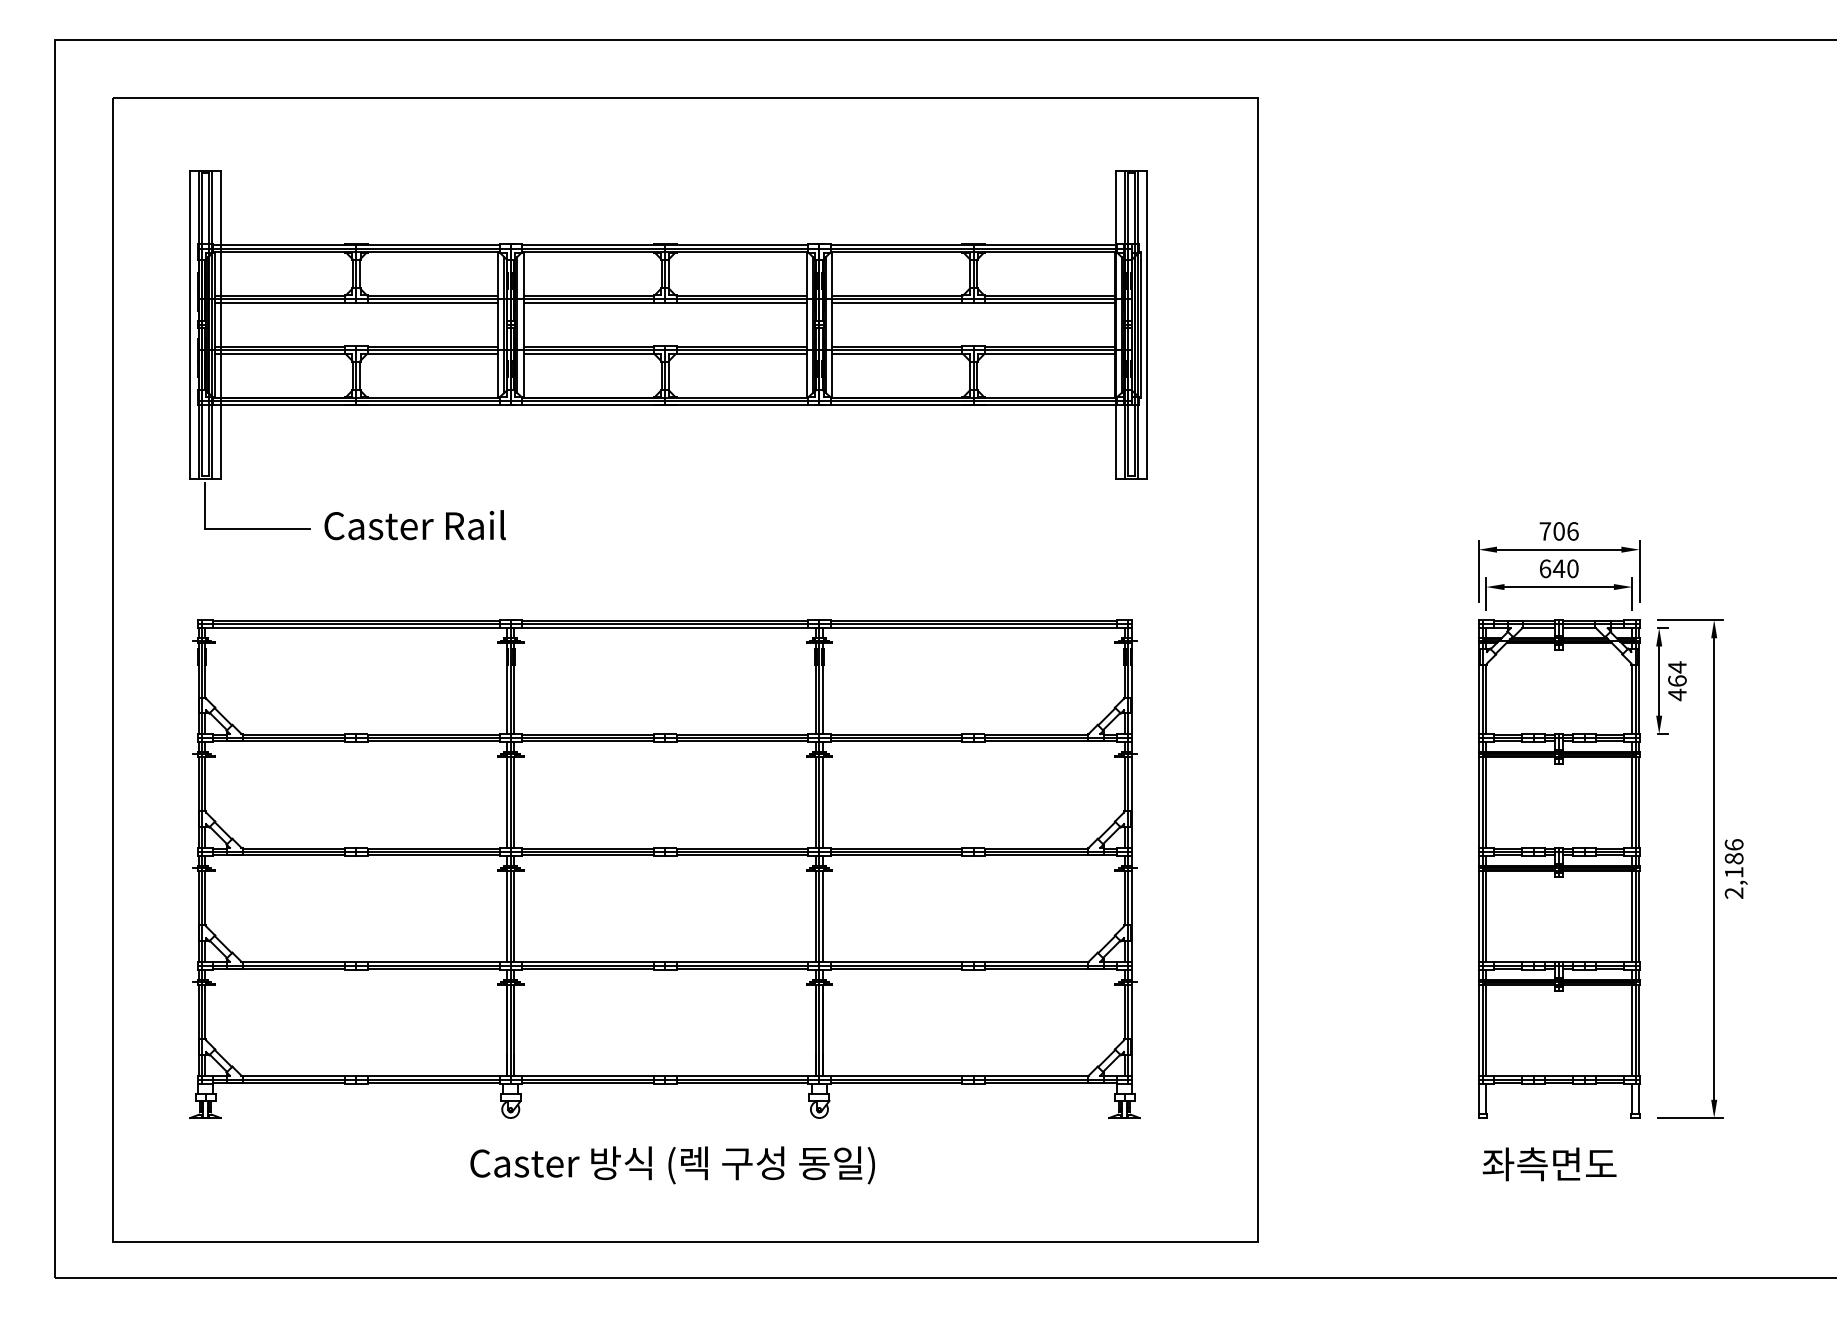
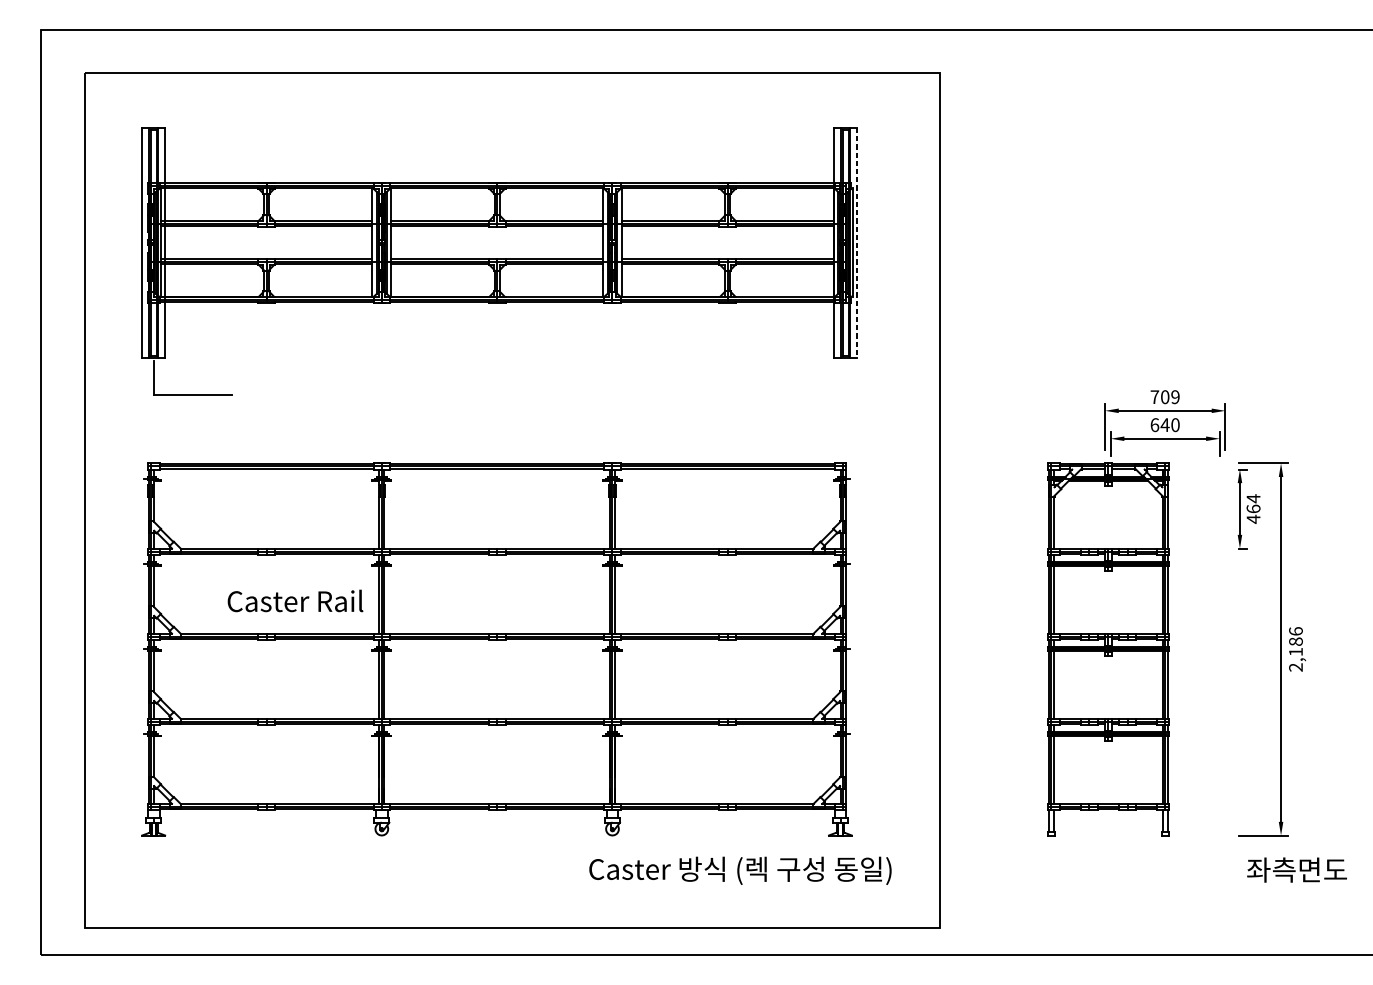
line: (1146, 324) -> (856, 242), solid -> dashed
text: (414, 525) -> (294, 601), moved
text: (1572, 531) -> (1175, 397), 706 -> 709
part: (1559, 868) -> (1108, 649), moved
text: (1549, 1164) -> (1296, 870), moved
text: (672, 1165) -> (740, 870), moved

